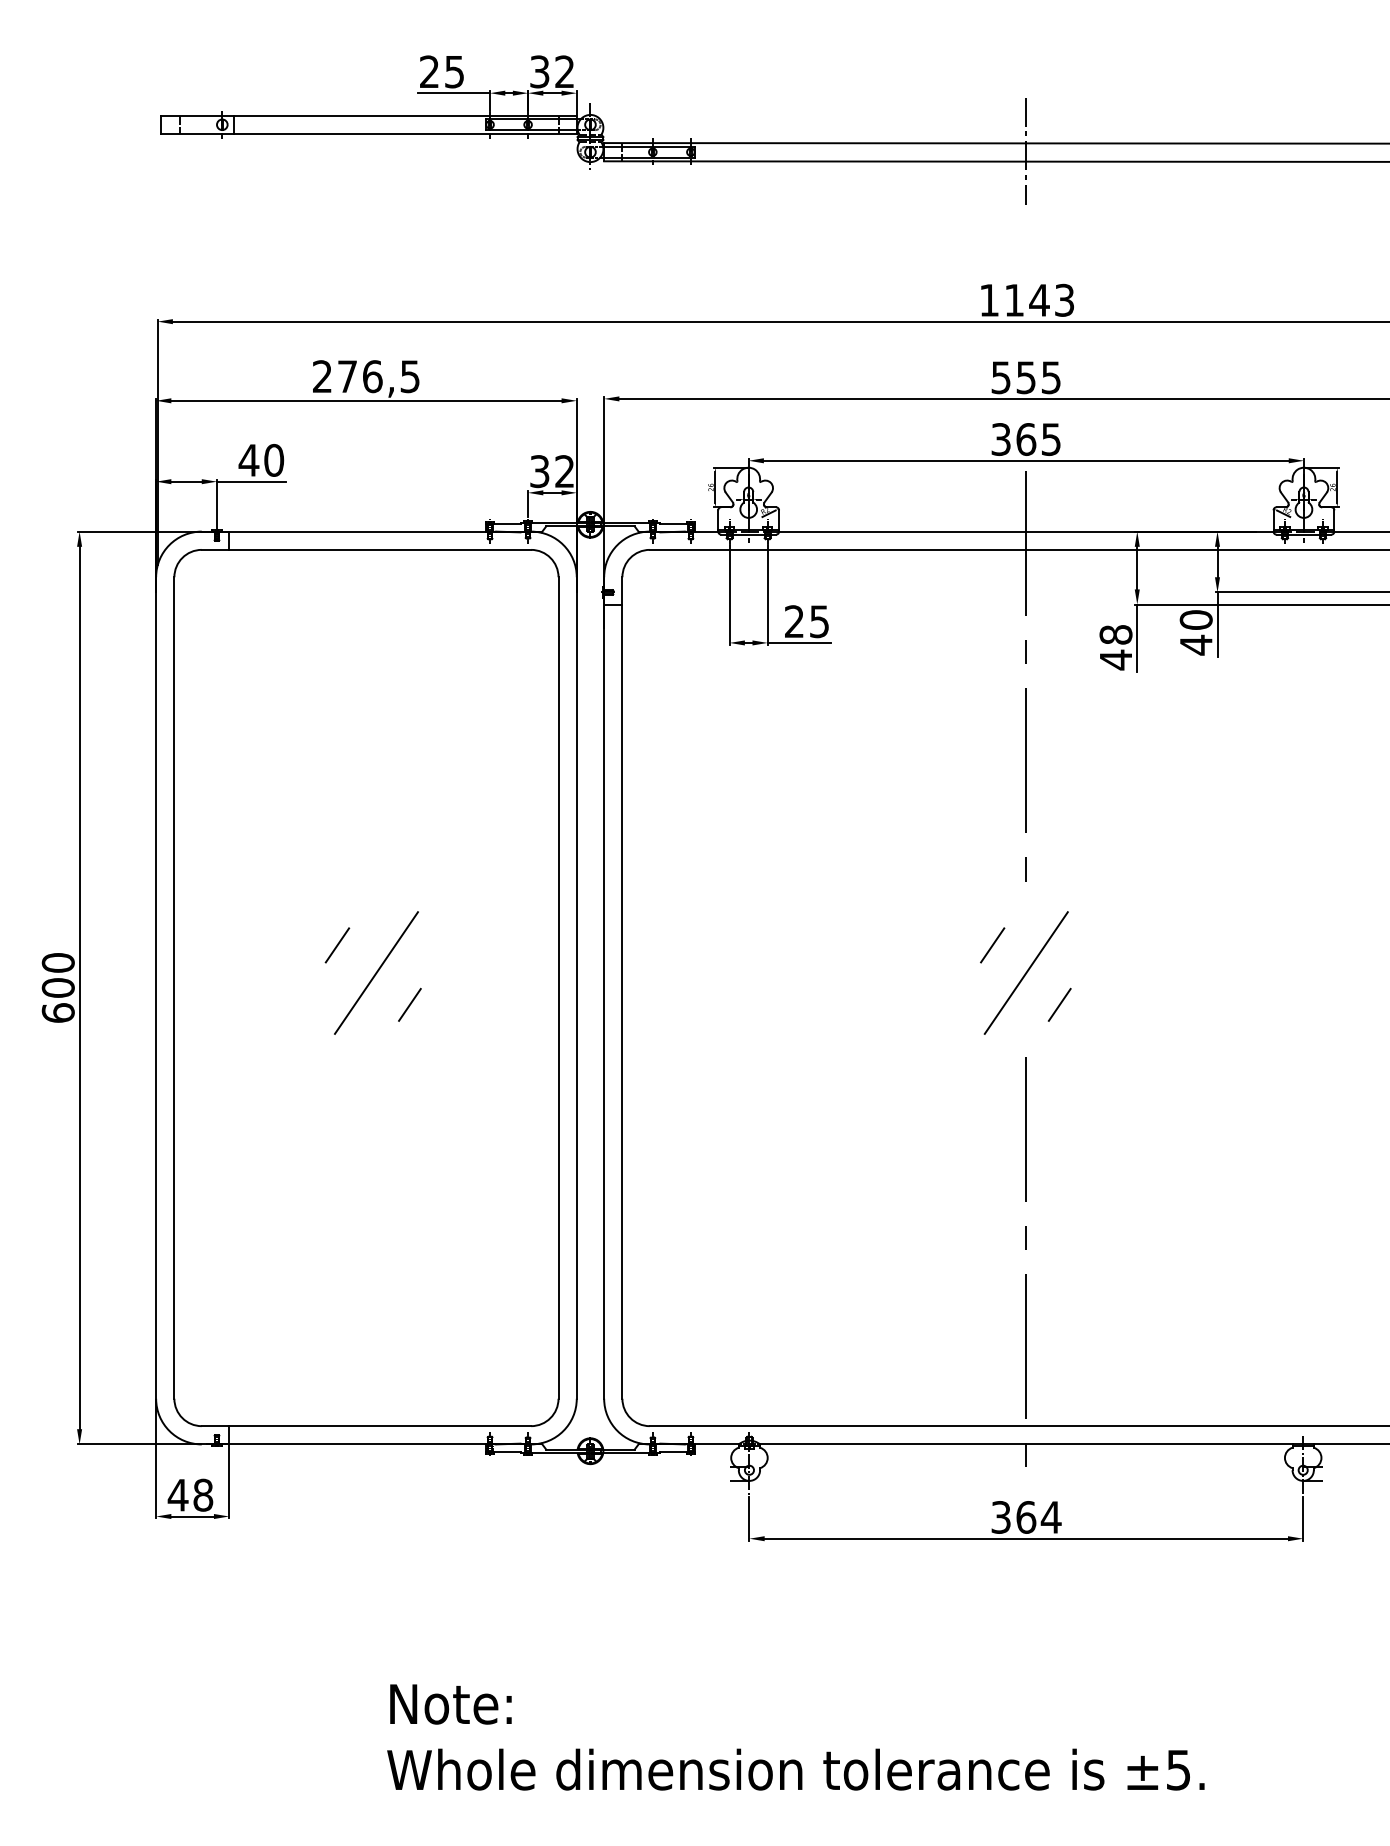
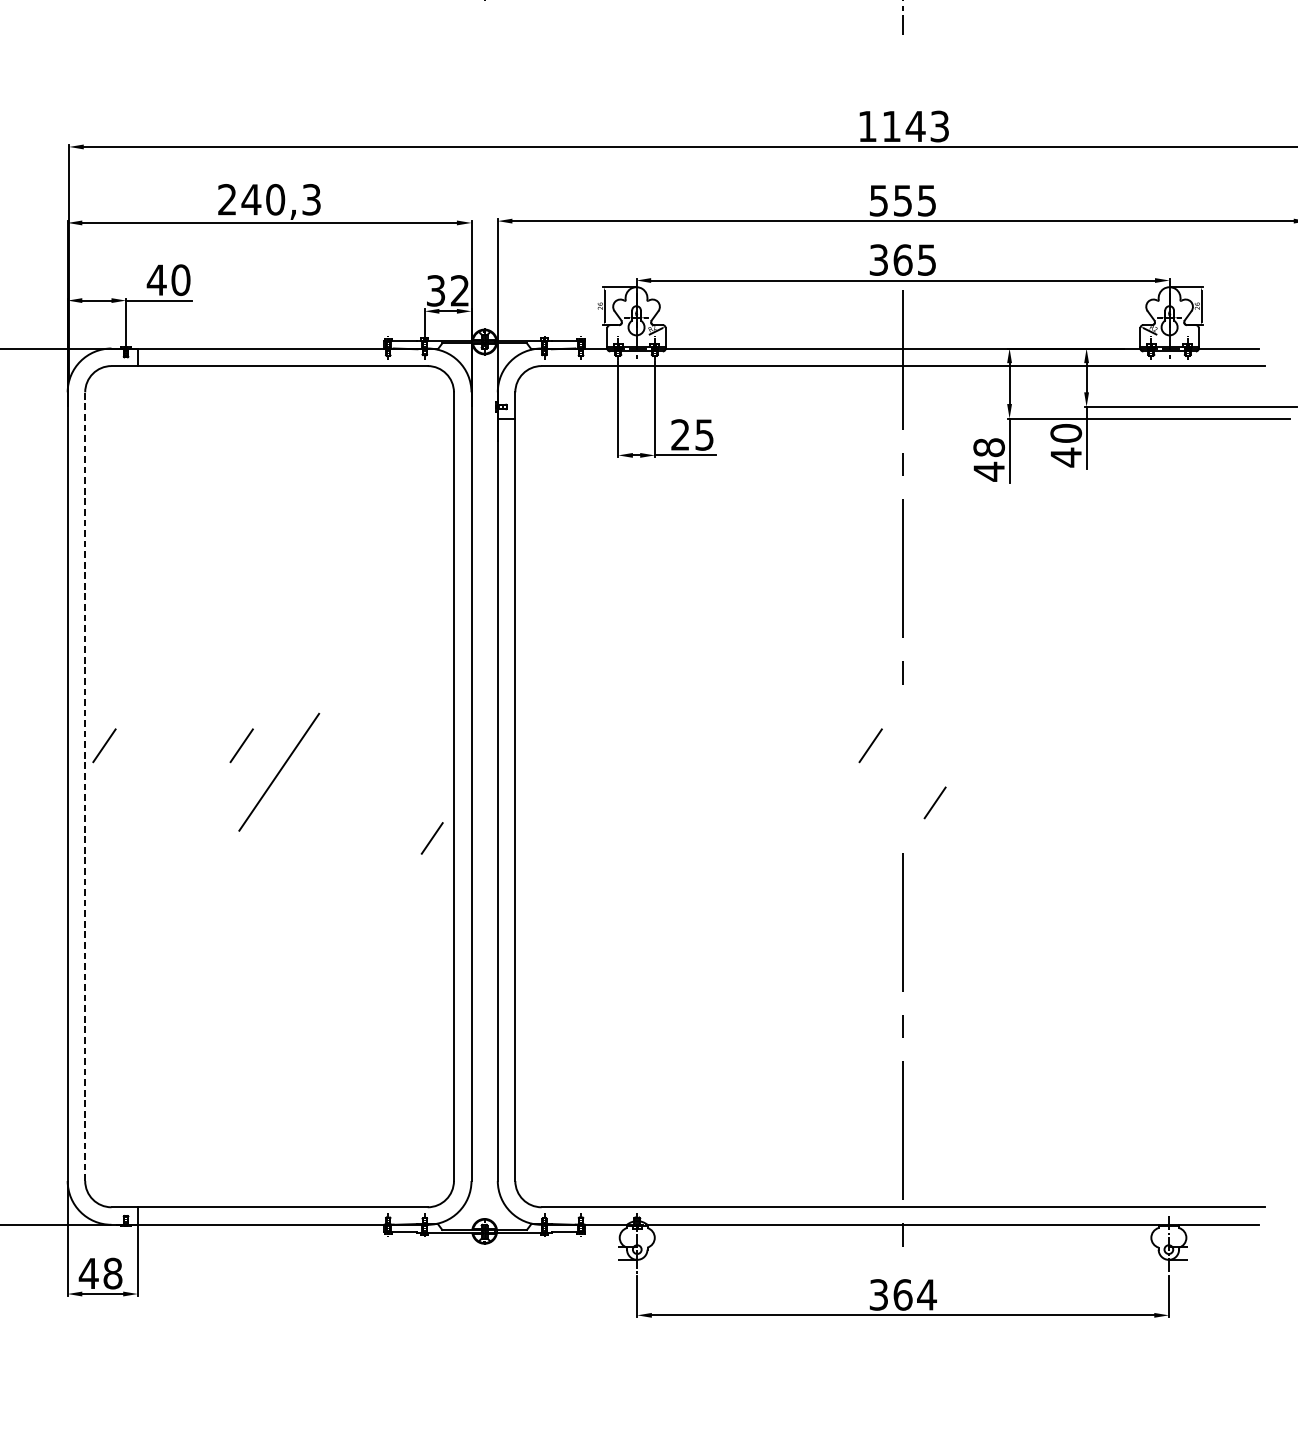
text: (378, 376) -> (281, 199), 276,5 -> 240,3
line: (194, 945) -> (104, 745), added
line: (1025, 972) -> (902, 771), removed
line: (174, 988) -> (85, 787), solid -> dashed
line: (409, 1004) -> (431, 838), moved

